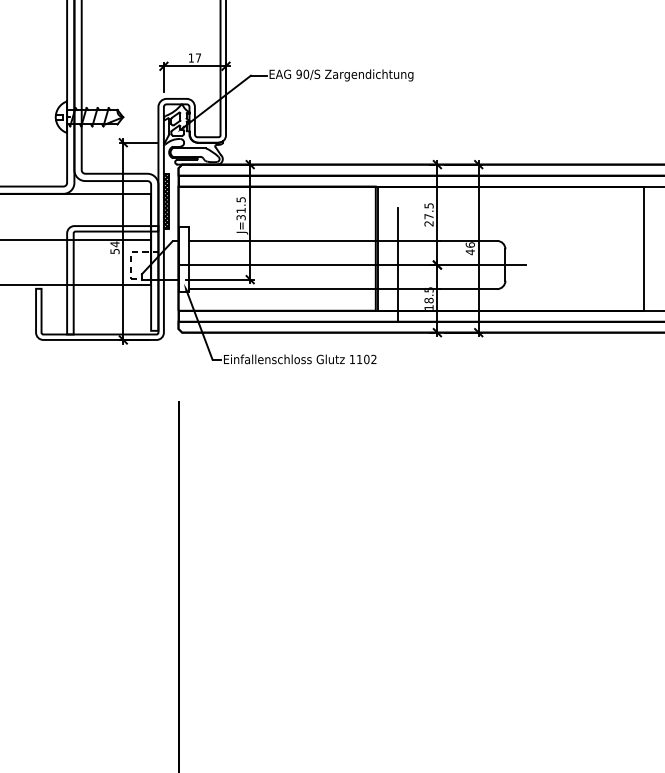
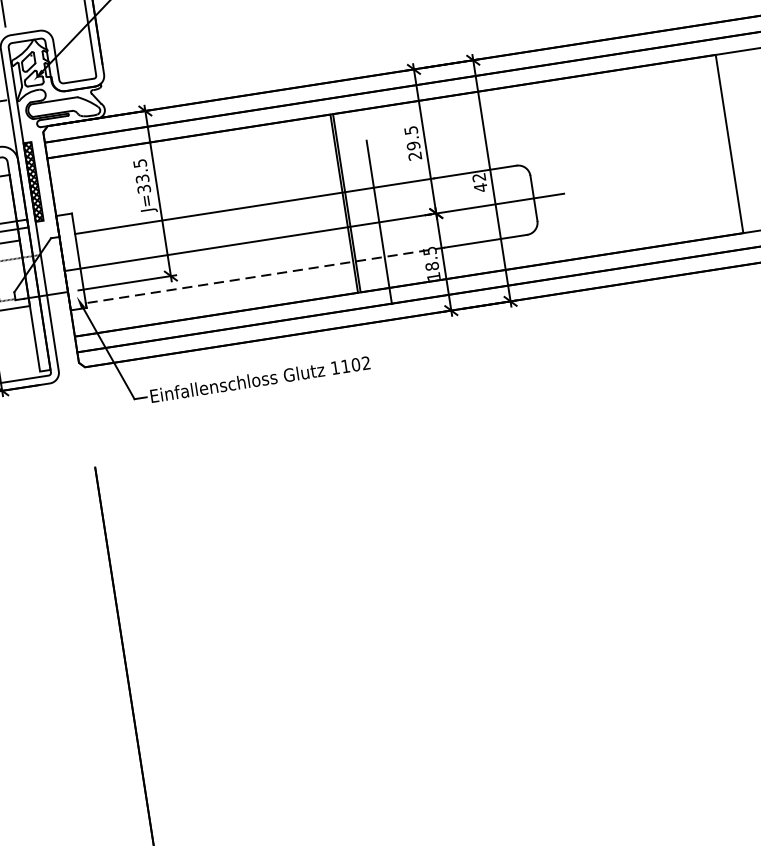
text: (240, 210) -> (141, 179), J=31.5 -> J=33.5
text: (428, 216) -> (412, 145), 27.5 -> 29.5
text: (469, 244) -> (477, 176), 46 -> 42
line: (314, 289) -> (265, 275), solid -> dashed

